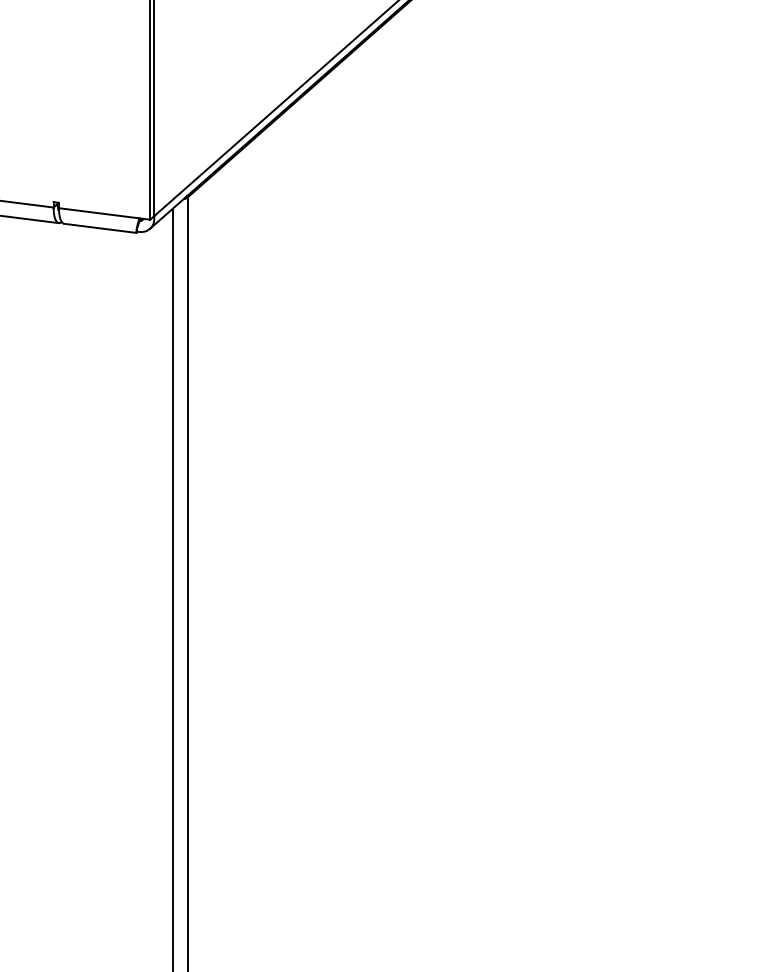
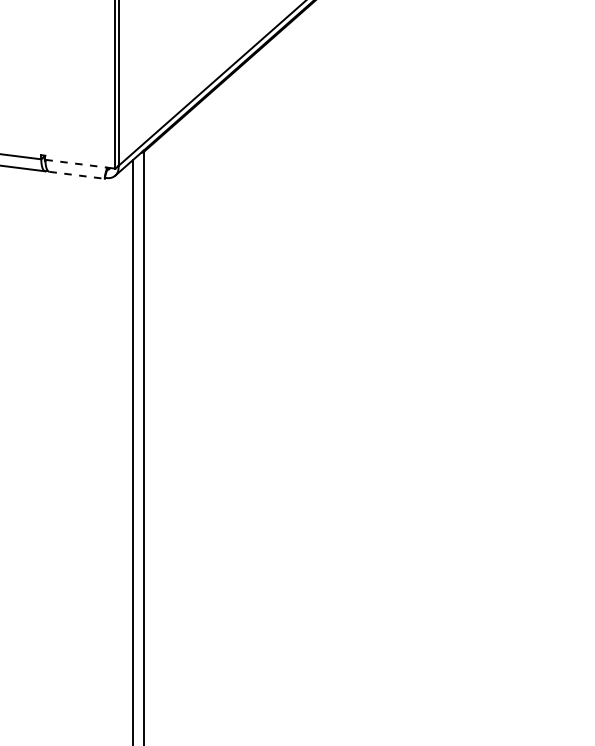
line: (99, 212) -> (76, 163), solid -> dashed
line: (100, 228) -> (77, 175), solid -> dashed

